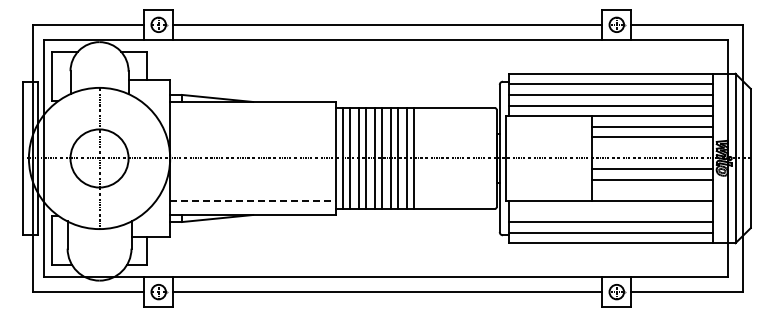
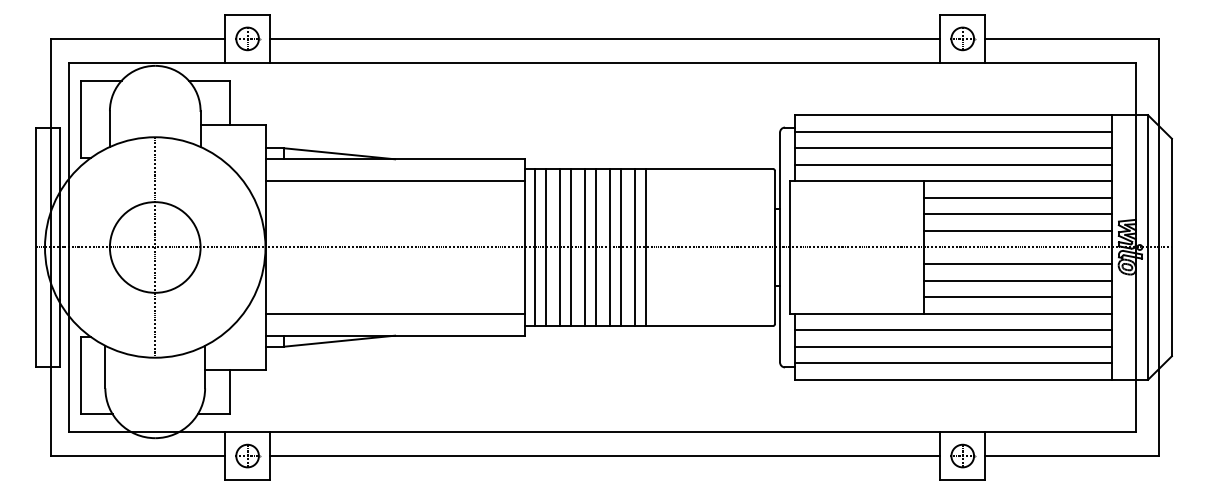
line: (253, 116) -> (395, 181), added
line: (652, 147) -> (1018, 230), added
line: (652, 190) -> (1018, 297), added
line: (253, 200) -> (395, 313), dashed -> solid
line: (610, 211) -> (952, 330), added

